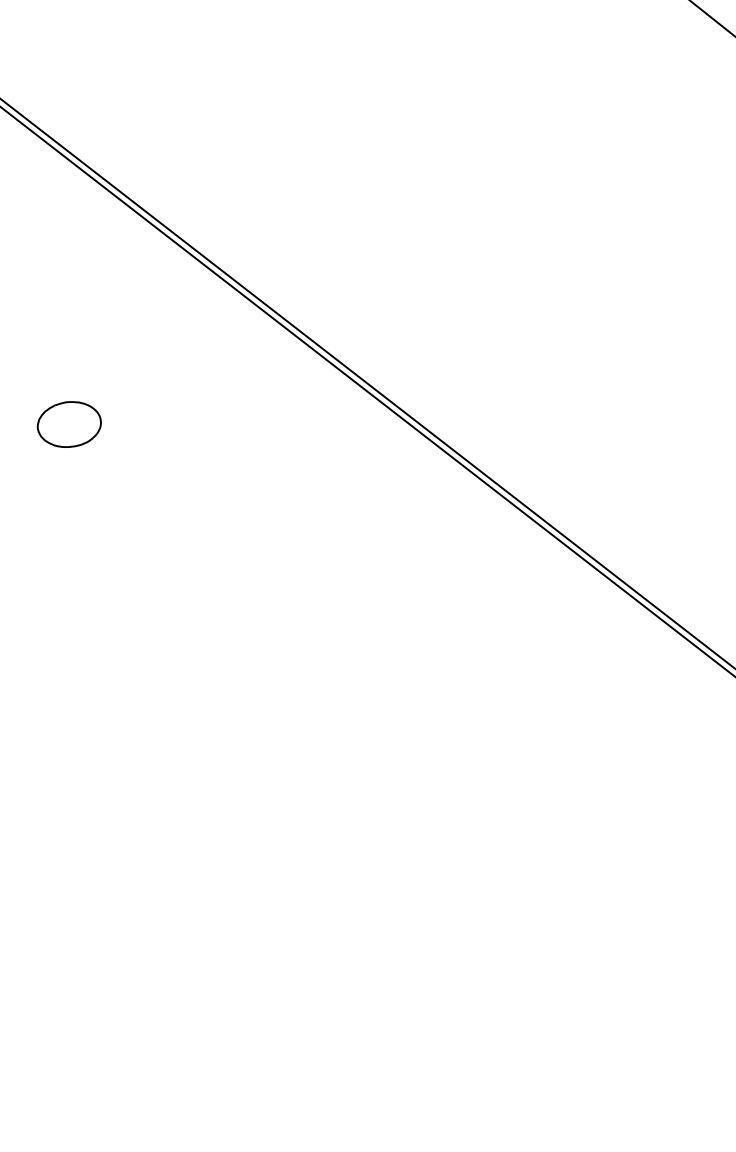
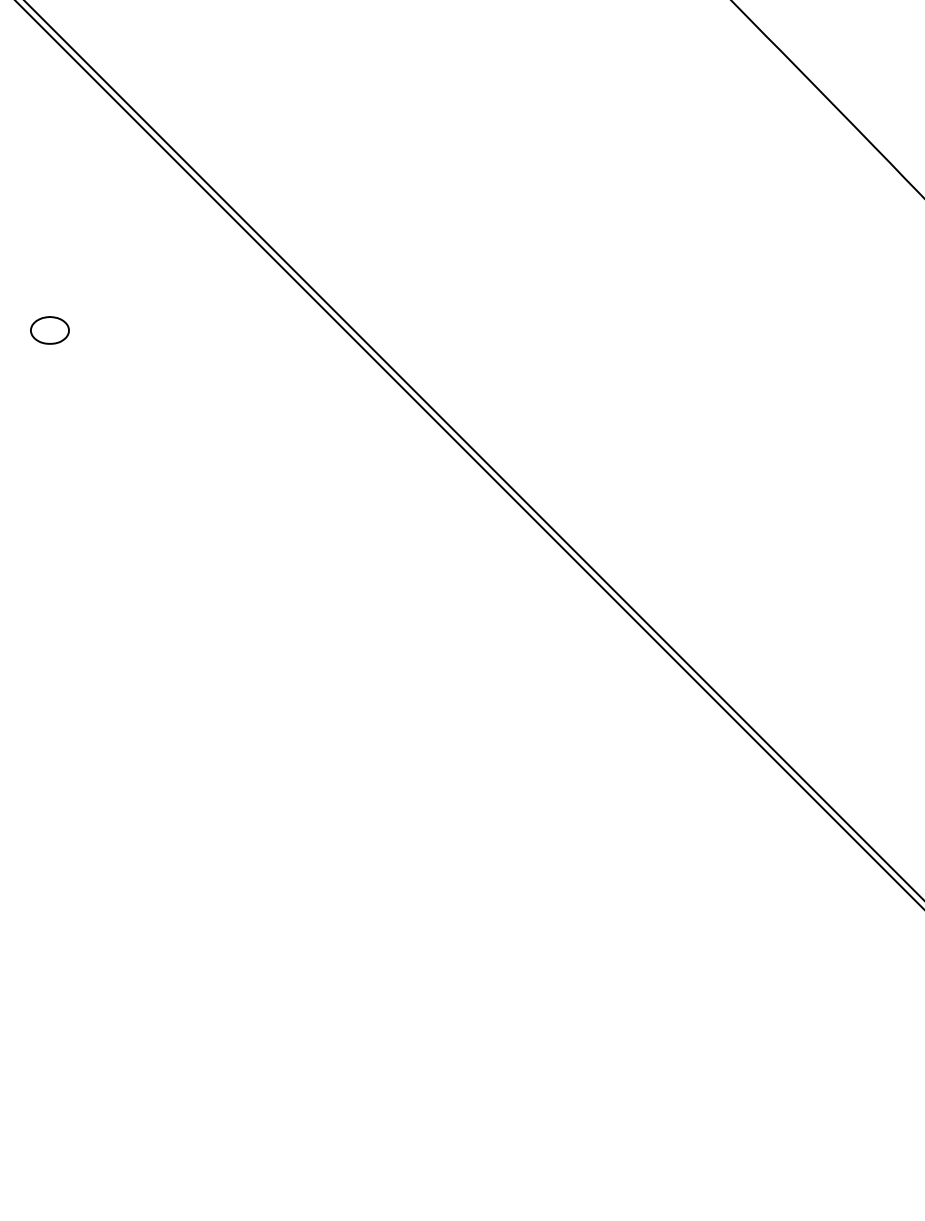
part: (68, 424) -> (49, 330), size x0.6

